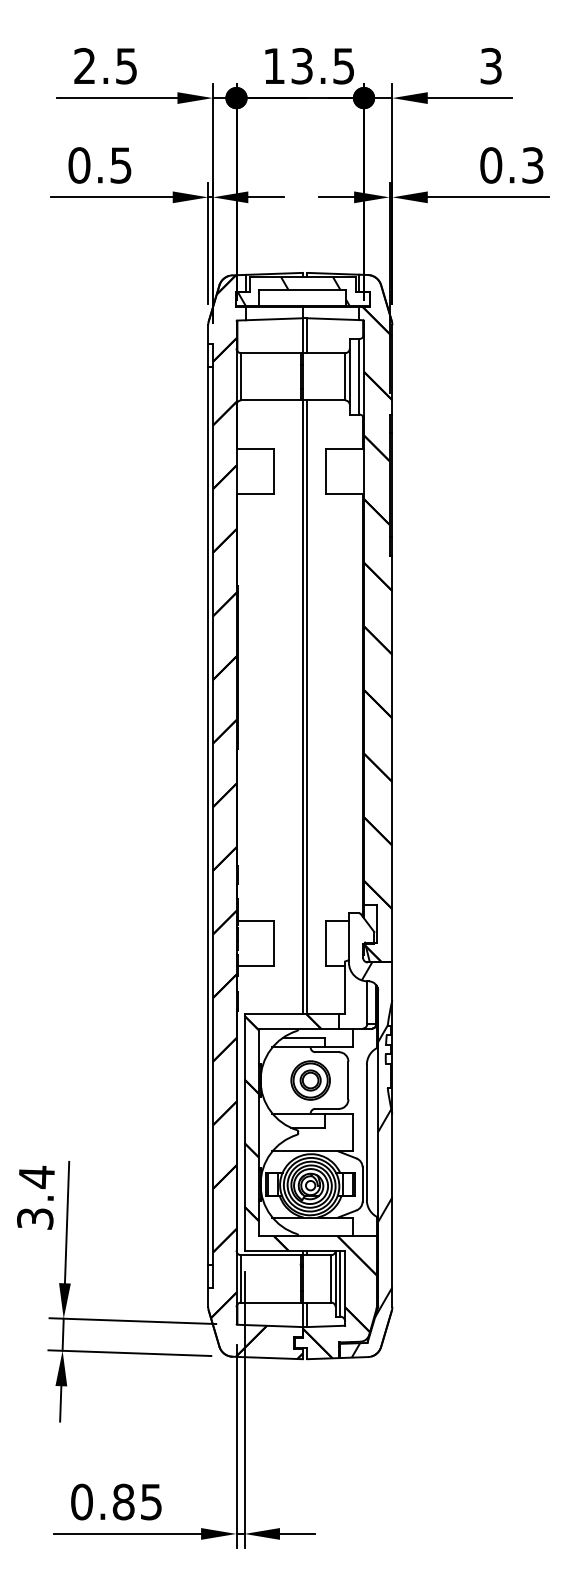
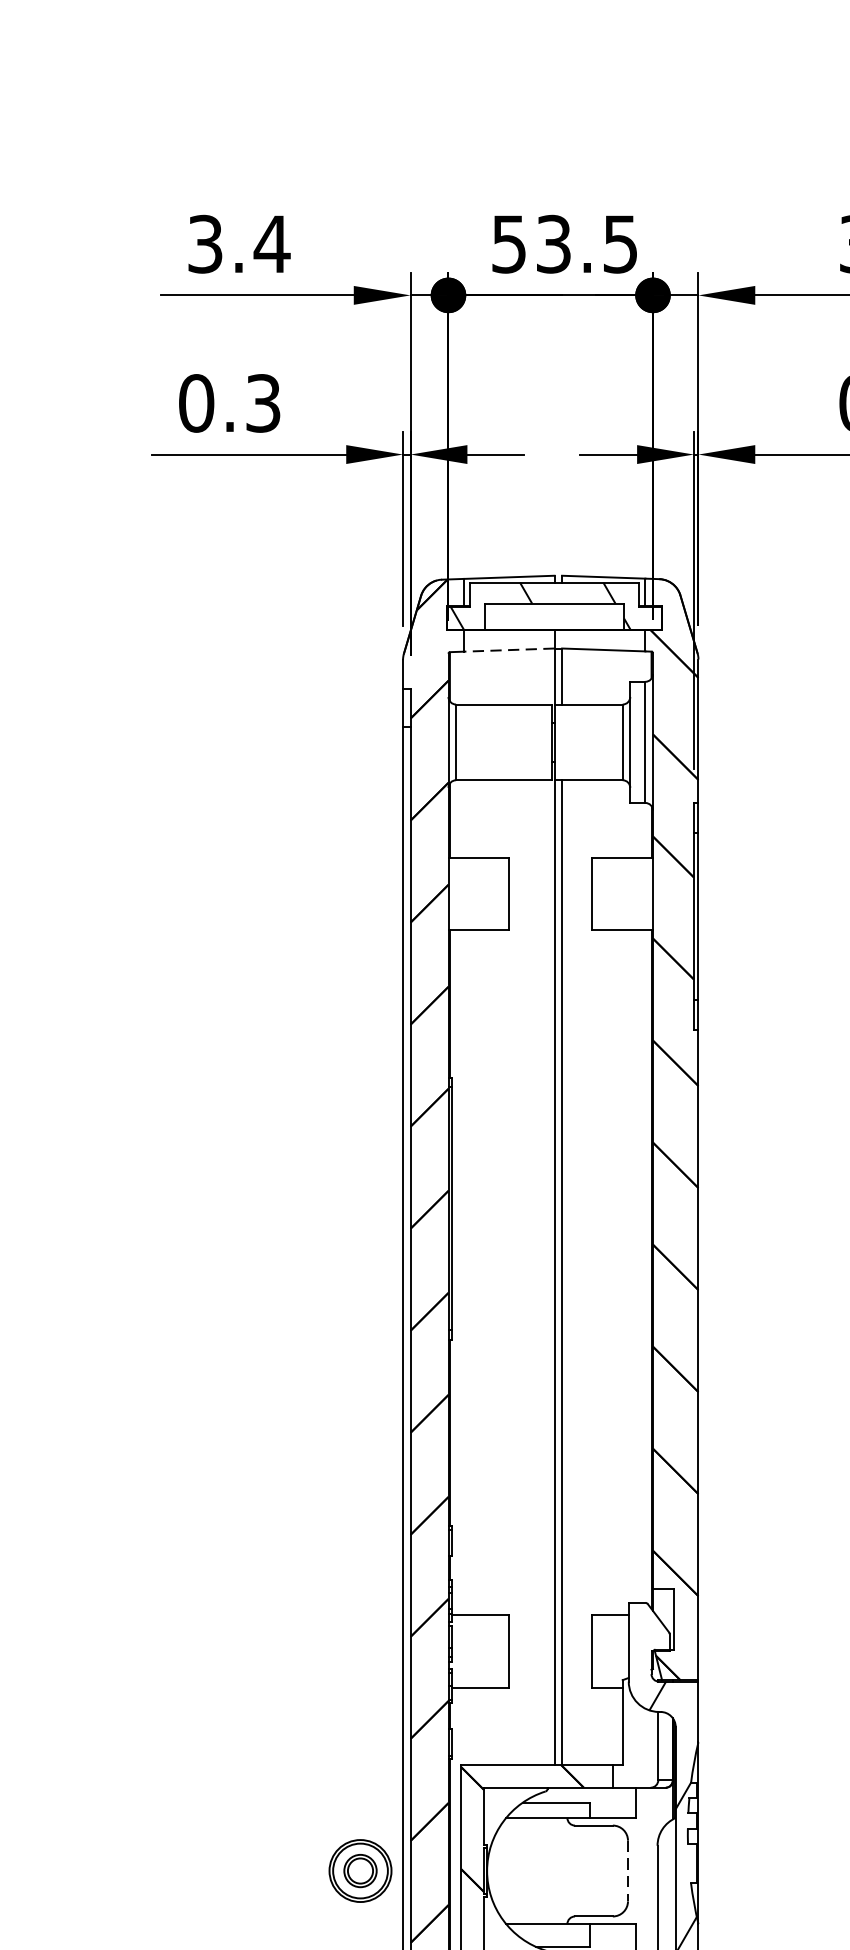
text: (106, 66) -> (239, 244), 2.5 -> 3.4
text: (274, 66) -> (509, 244), 13.5 -> 53.5
text: (121, 165) -> (264, 403), 0.5 -> 0.3
line: (273, 319) -> (507, 650), solid -> dashed
part: (310, 1080) -> (360, 1870), moved
line: (348, 1080) -> (628, 1870), solid -> dashed

